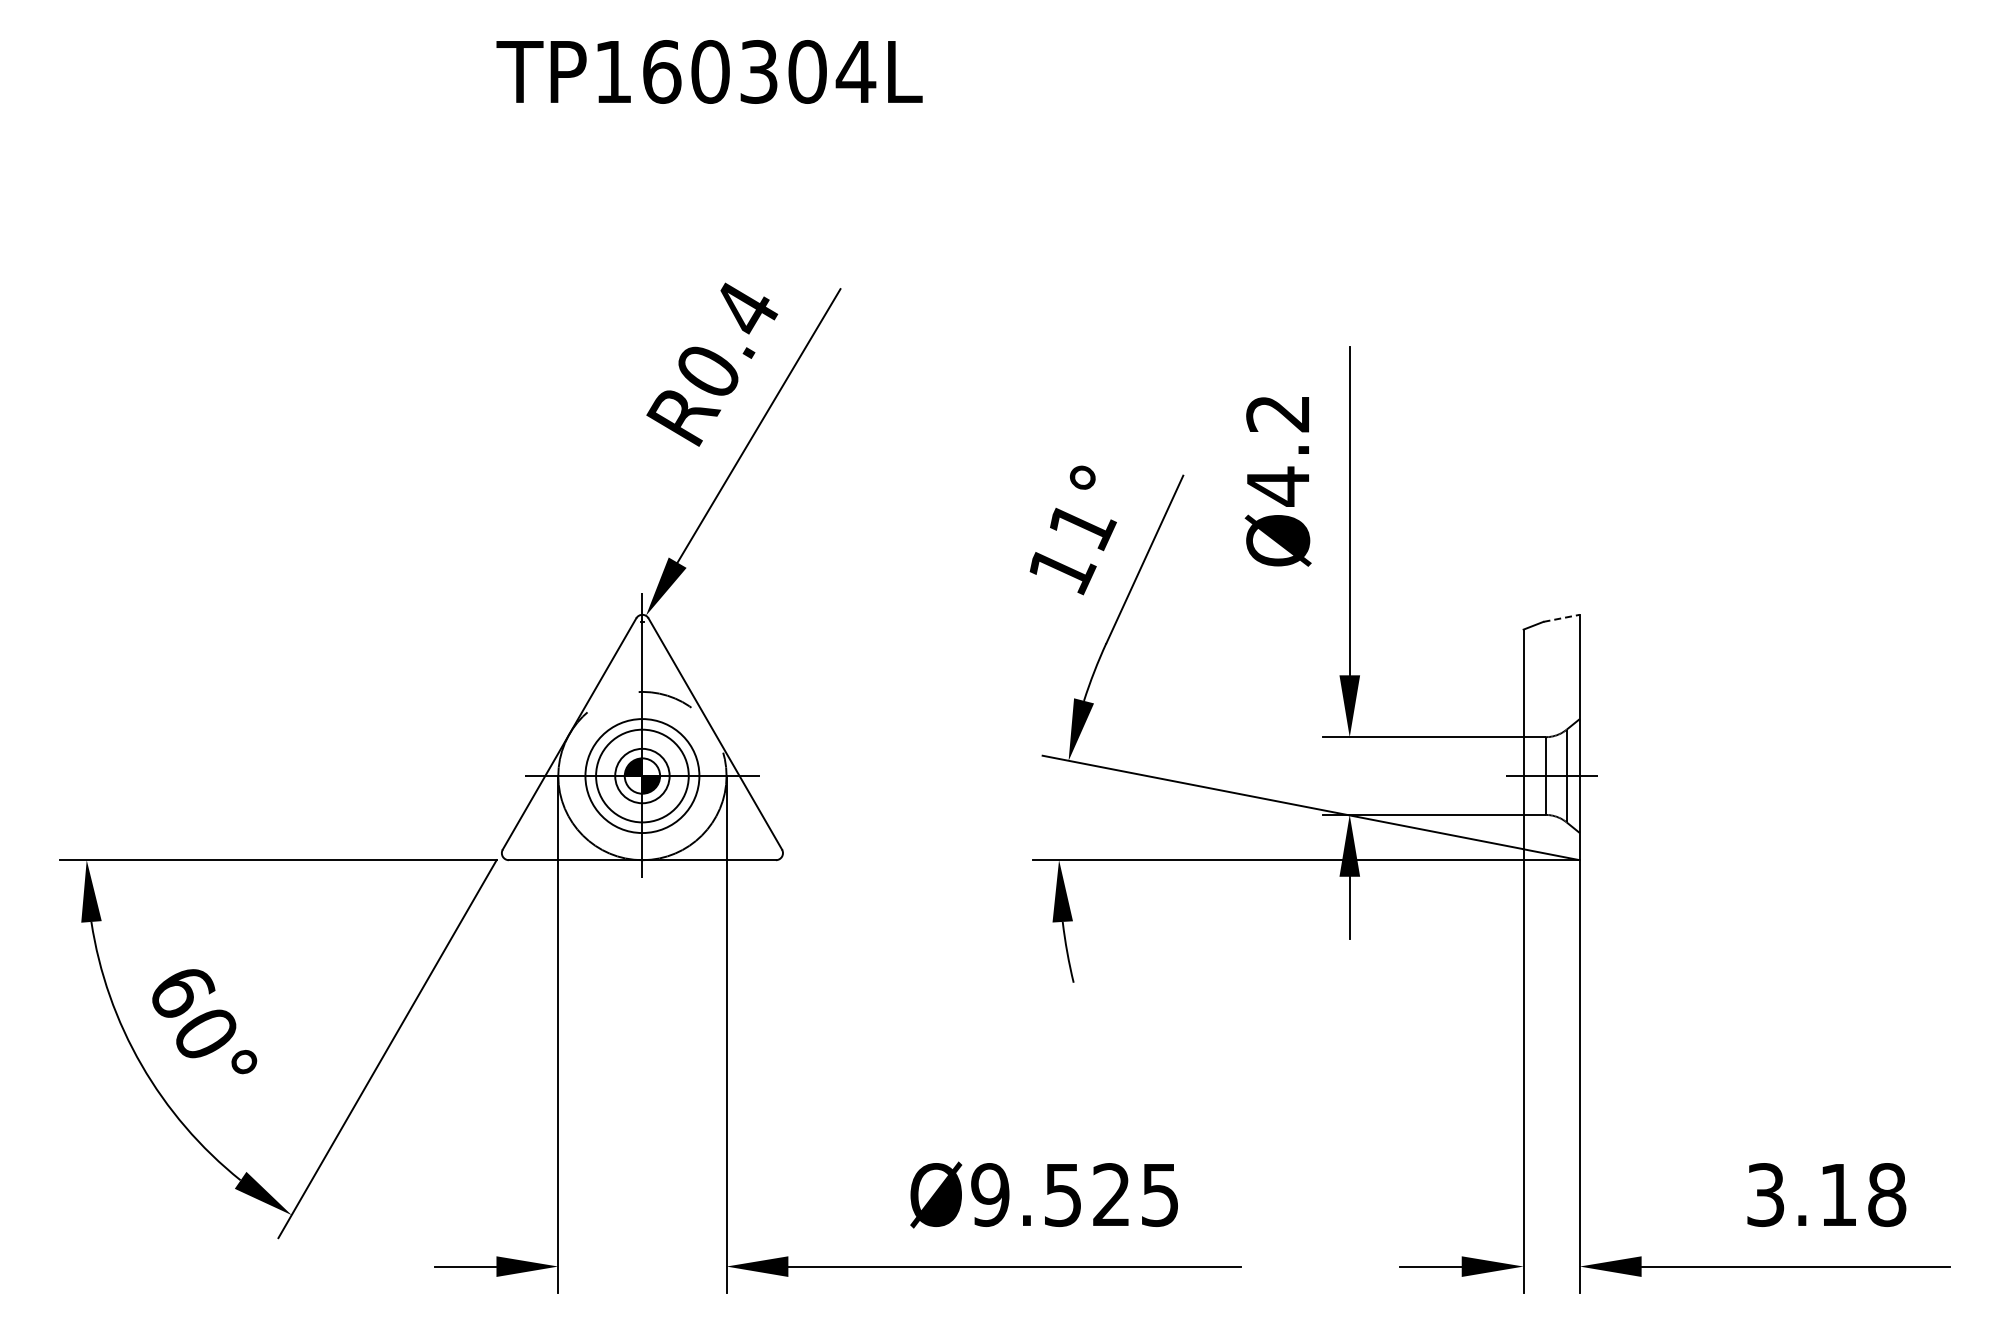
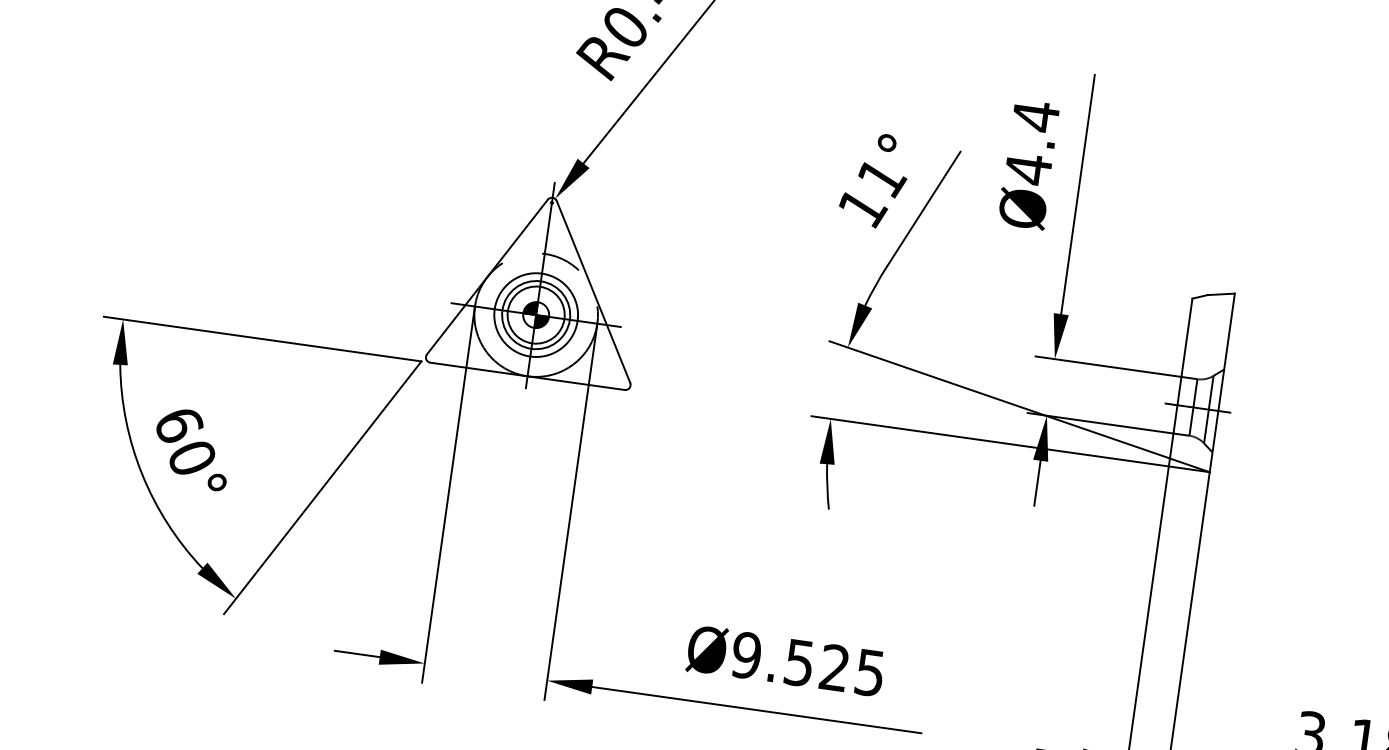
text: (1277, 413) -> (1035, 116), Ø4.2 -> Ø4.4
line: (1561, 618) -> (1221, 294), dashed -> solid
circle: (642, 775) -> (536, 314), size x1.43

